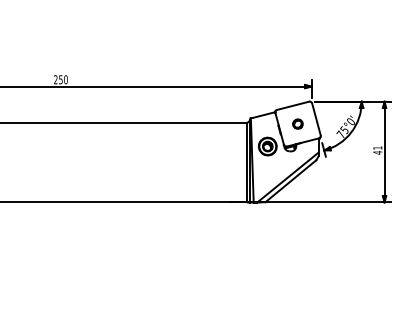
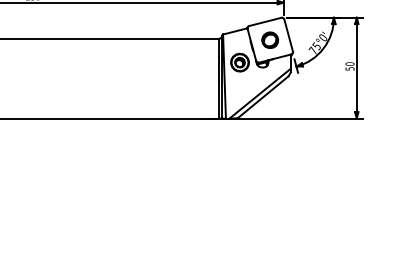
part: (297, 123) -> (269, 39), size x1.67
text: (377, 150) -> (349, 66), 41 -> 50

